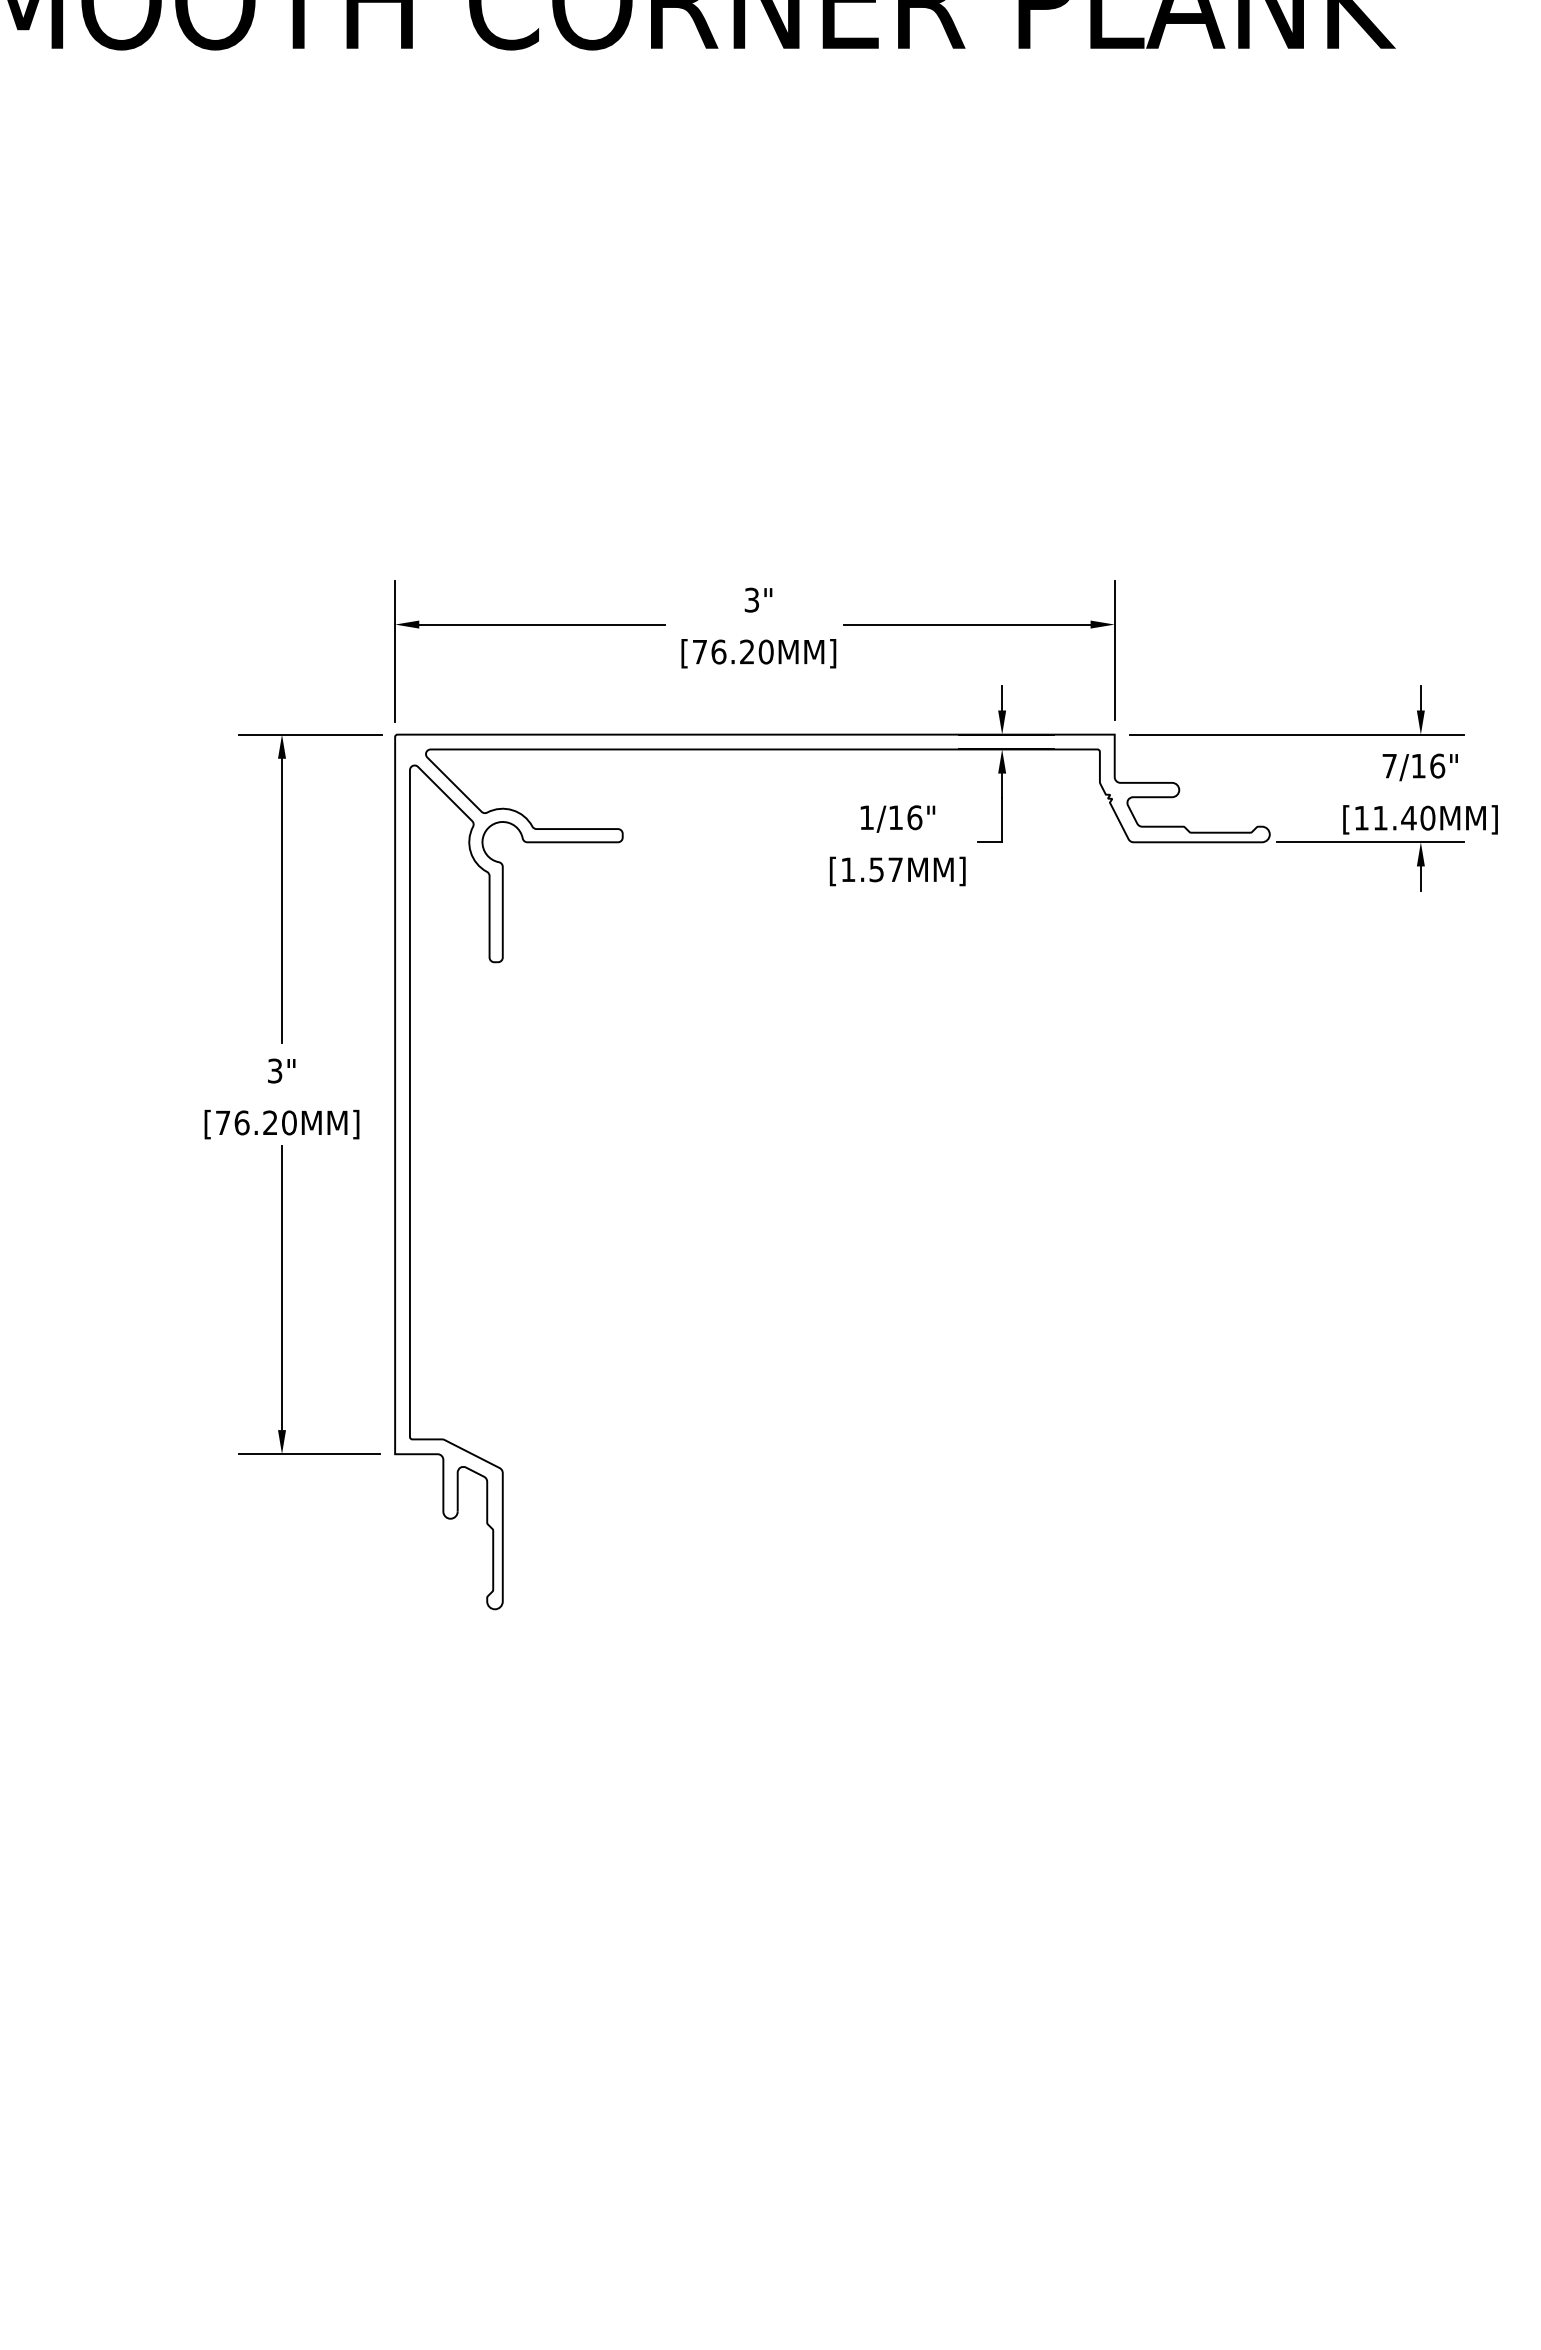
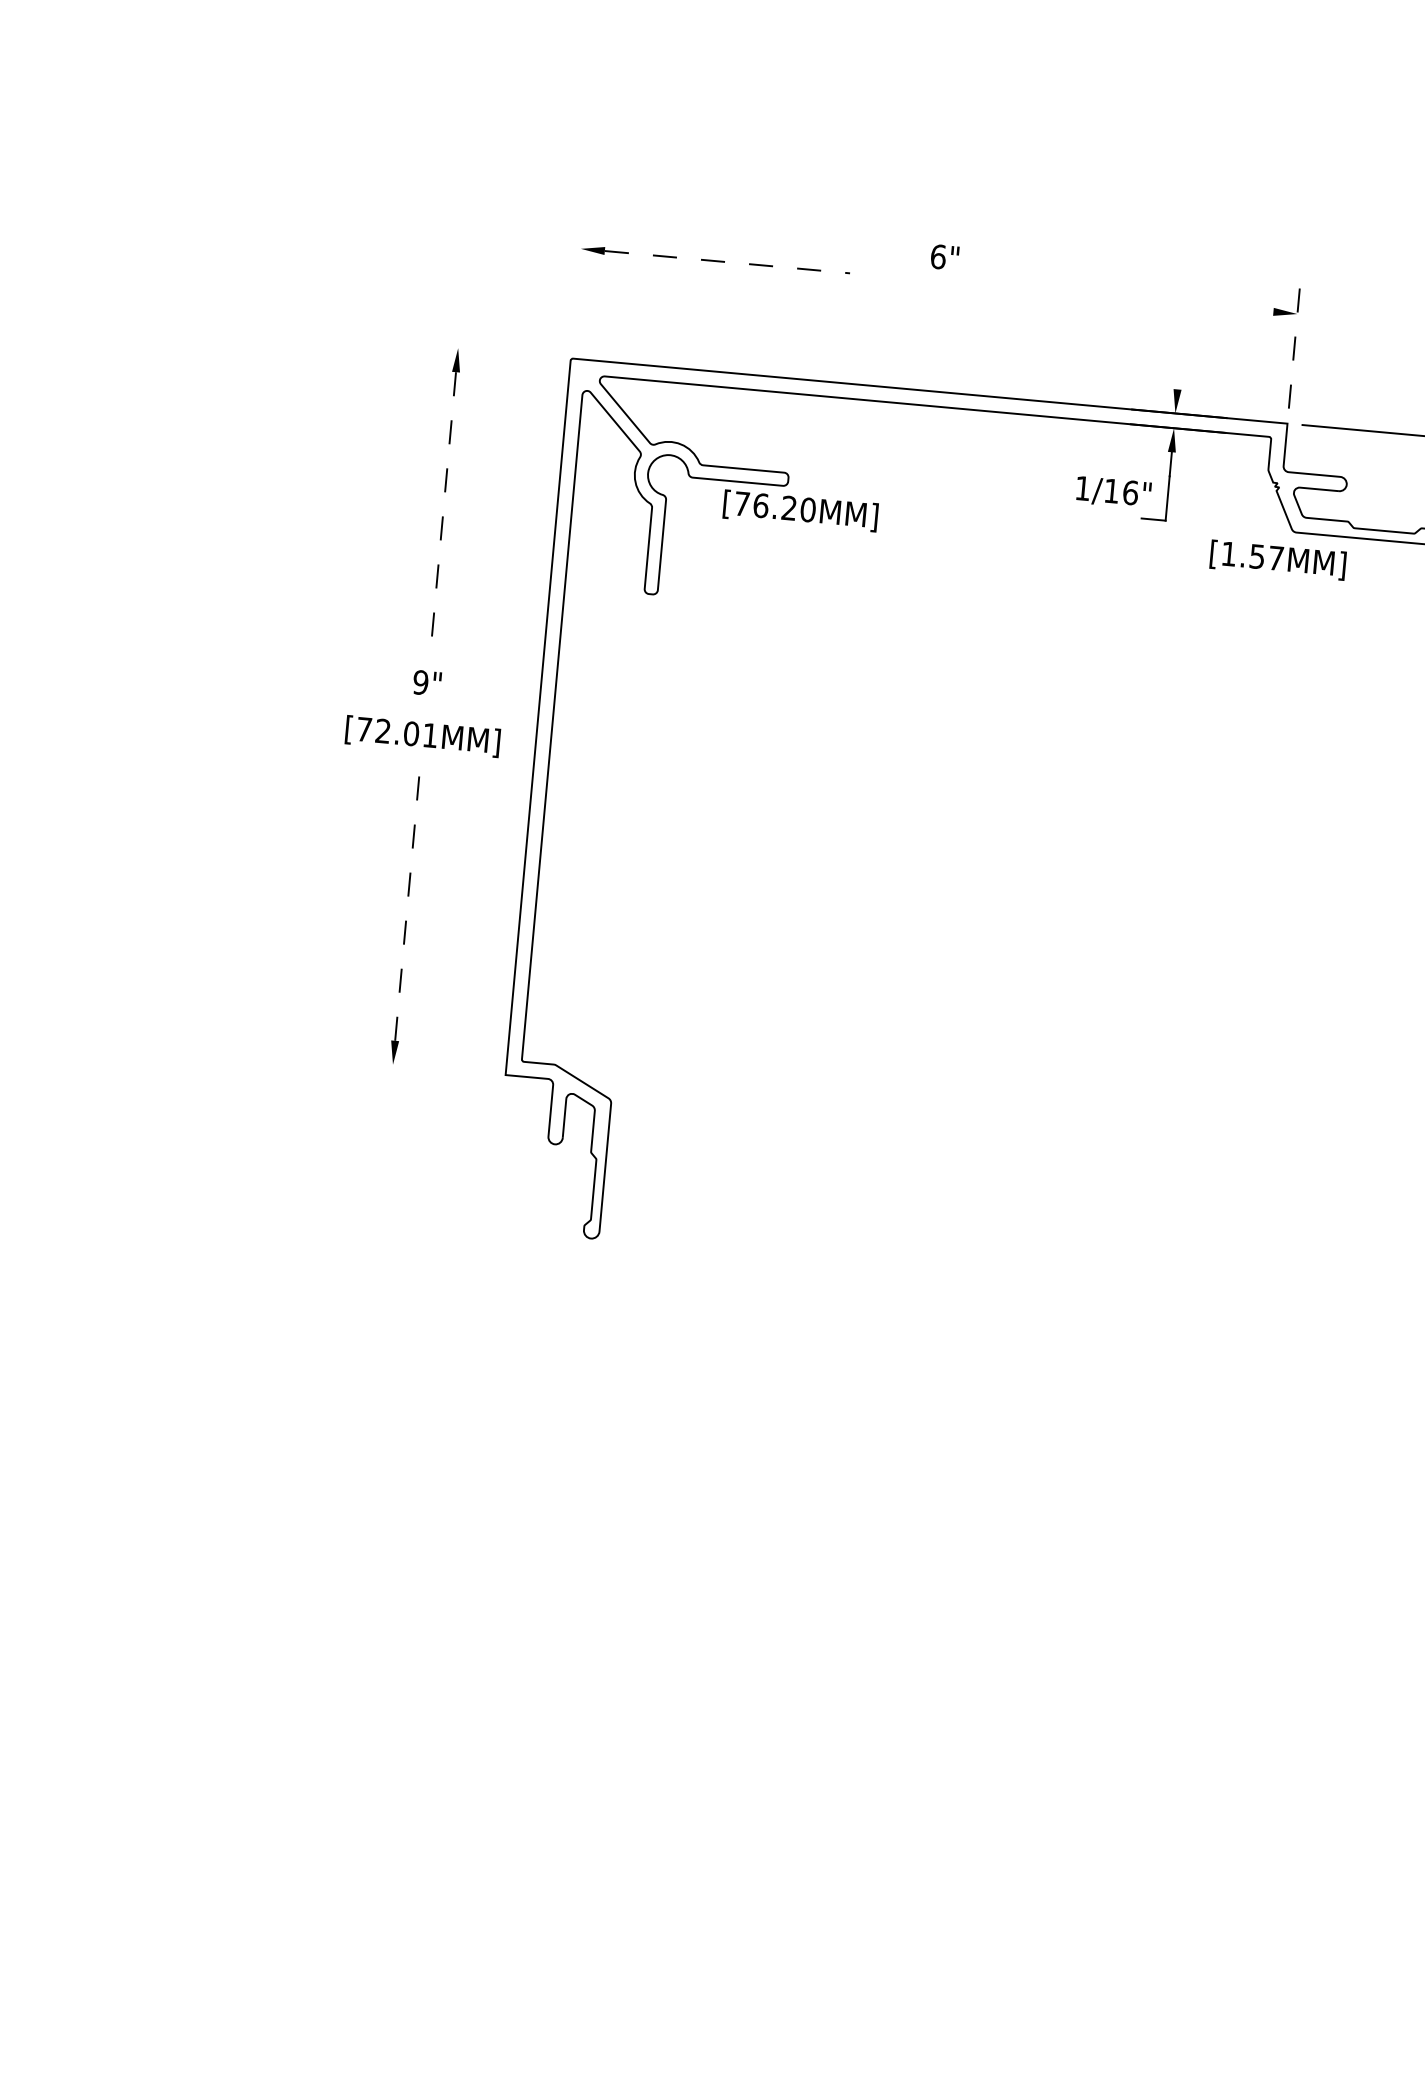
text: (751, 599) -> (938, 256), 3" -> 6"
line: (542, 624) -> (727, 262), solid -> dashed
line: (967, 624) -> (1150, 300), removed
line: (1114, 649) -> (1294, 338), solid -> dashed
line: (395, 651) -> (578, 275), removed
text: (758, 653) -> (800, 510), moved
line: (1002, 698) -> (1179, 377), removed
line: (310, 734) -> (486, 350), removed
text: (897, 818) -> (1113, 492), moved
text: (897, 871) -> (1277, 560), moved
line: (282, 900) -> (443, 513), solid -> dashed
text: (274, 1070) -> (420, 681), 3" -> 9"
text: (265, 1122) -> (406, 732), [76.20MM] -> [72.01MM]
line: (282, 1288) -> (408, 899), solid -> dashed
line: (309, 1454) -> (420, 1067), removed

